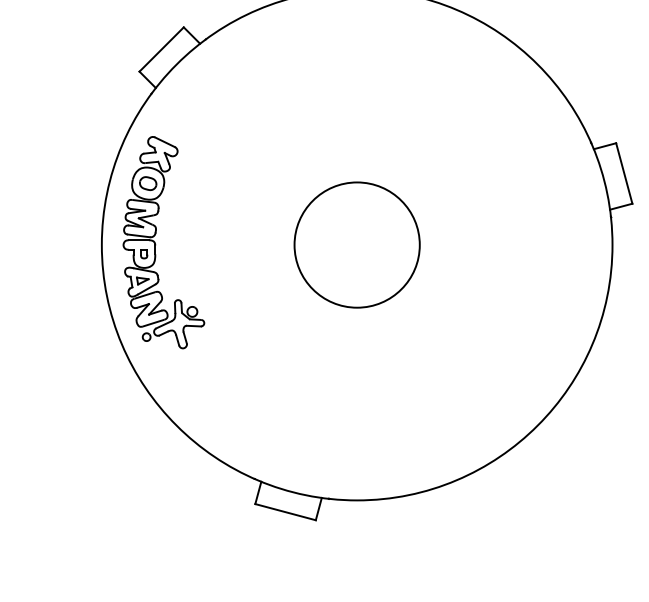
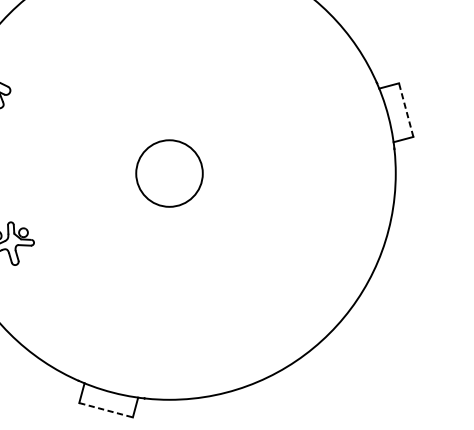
line: (624, 173) -> (406, 110), solid -> dashed
circle: (356, 244) -> (168, 173), size x0.6
line: (286, 512) -> (106, 410), solid -> dashed

